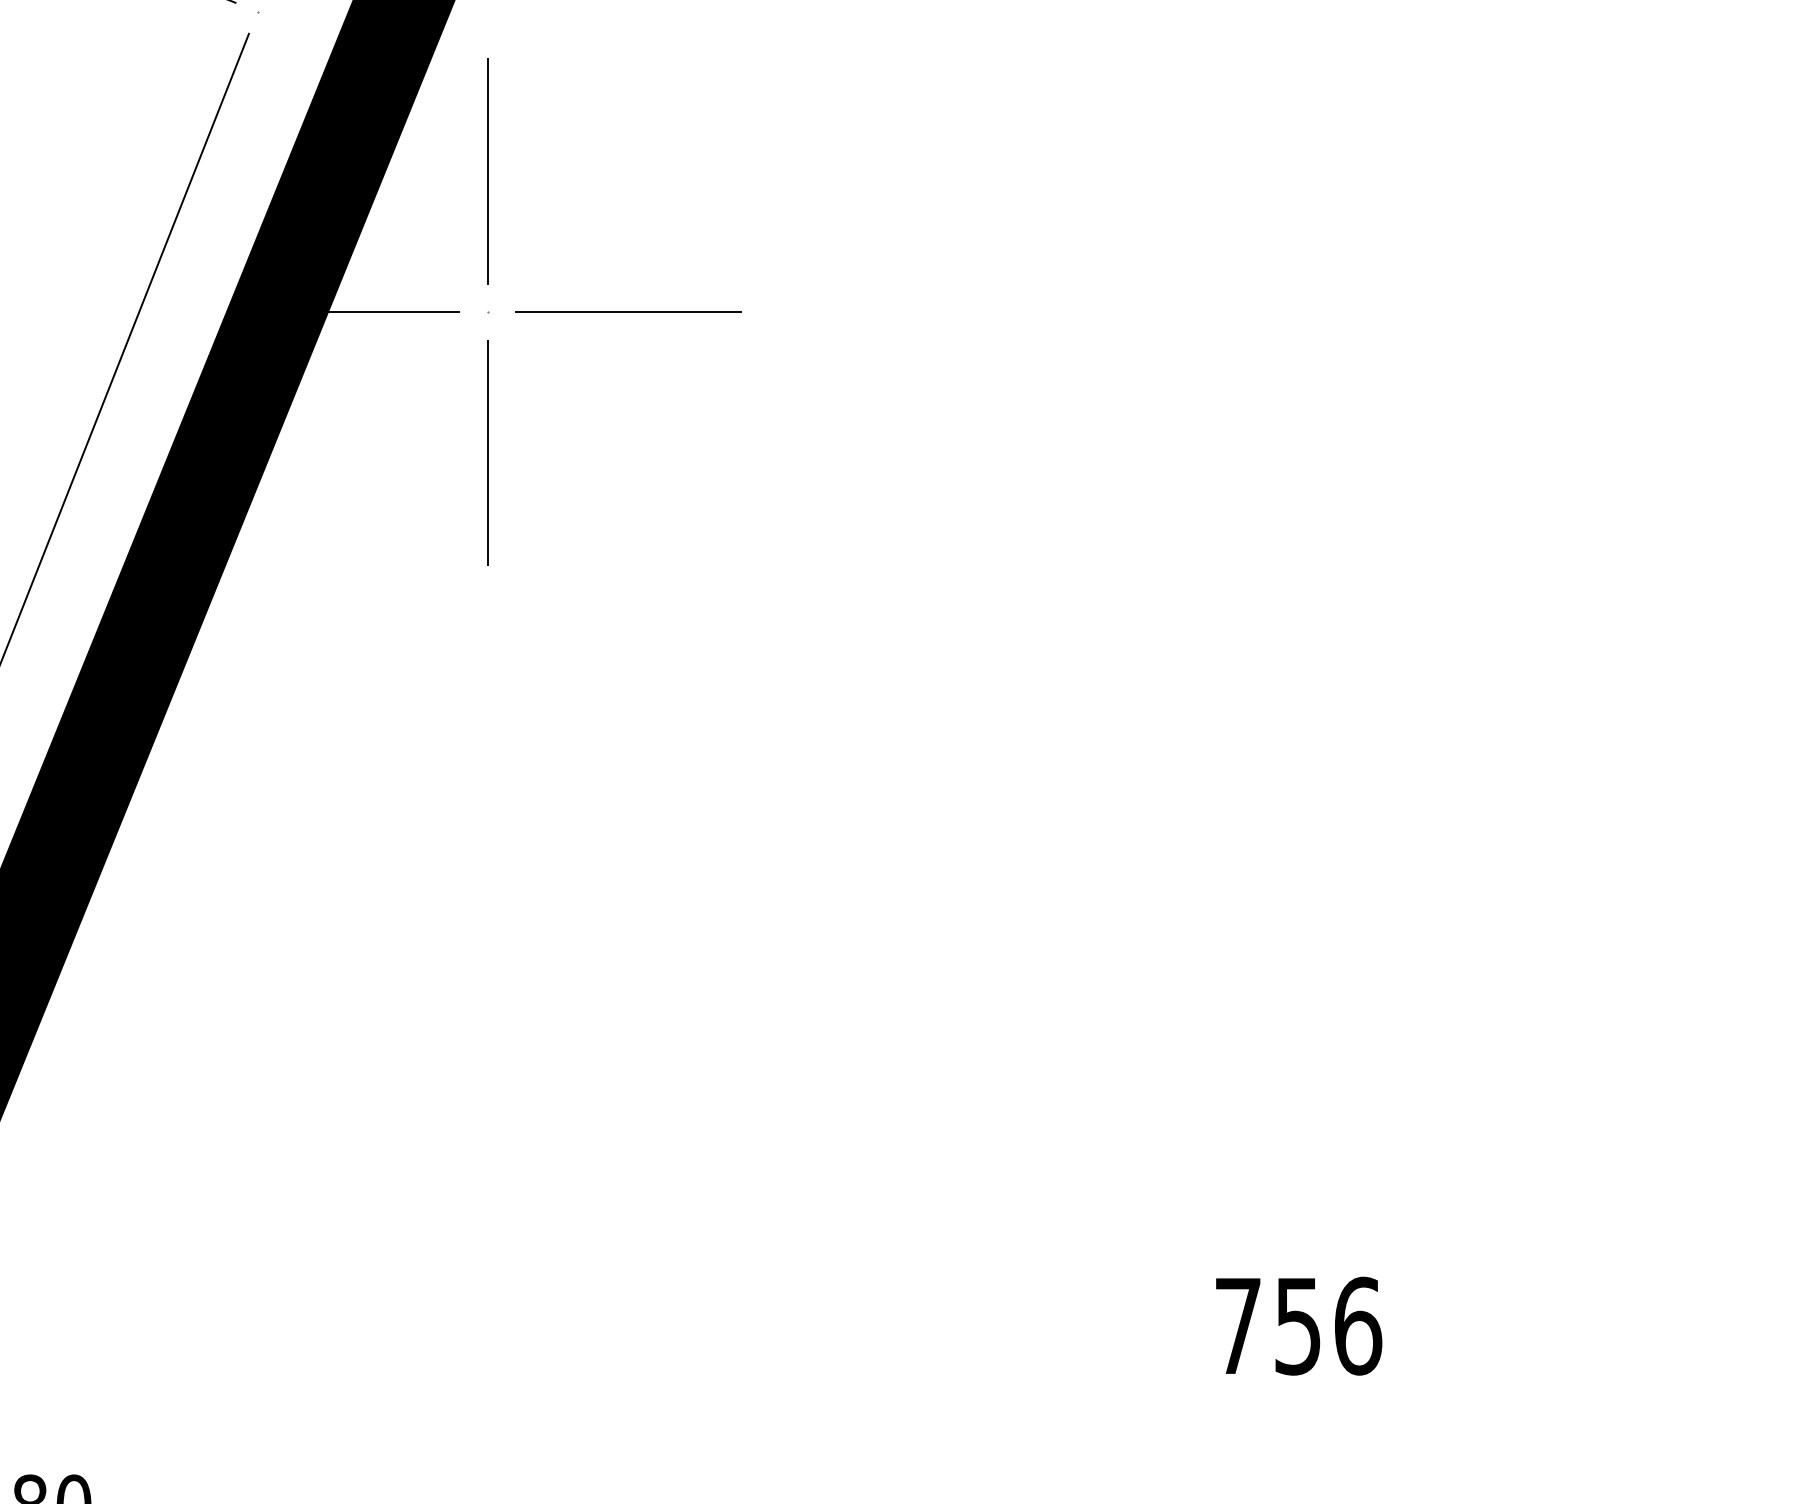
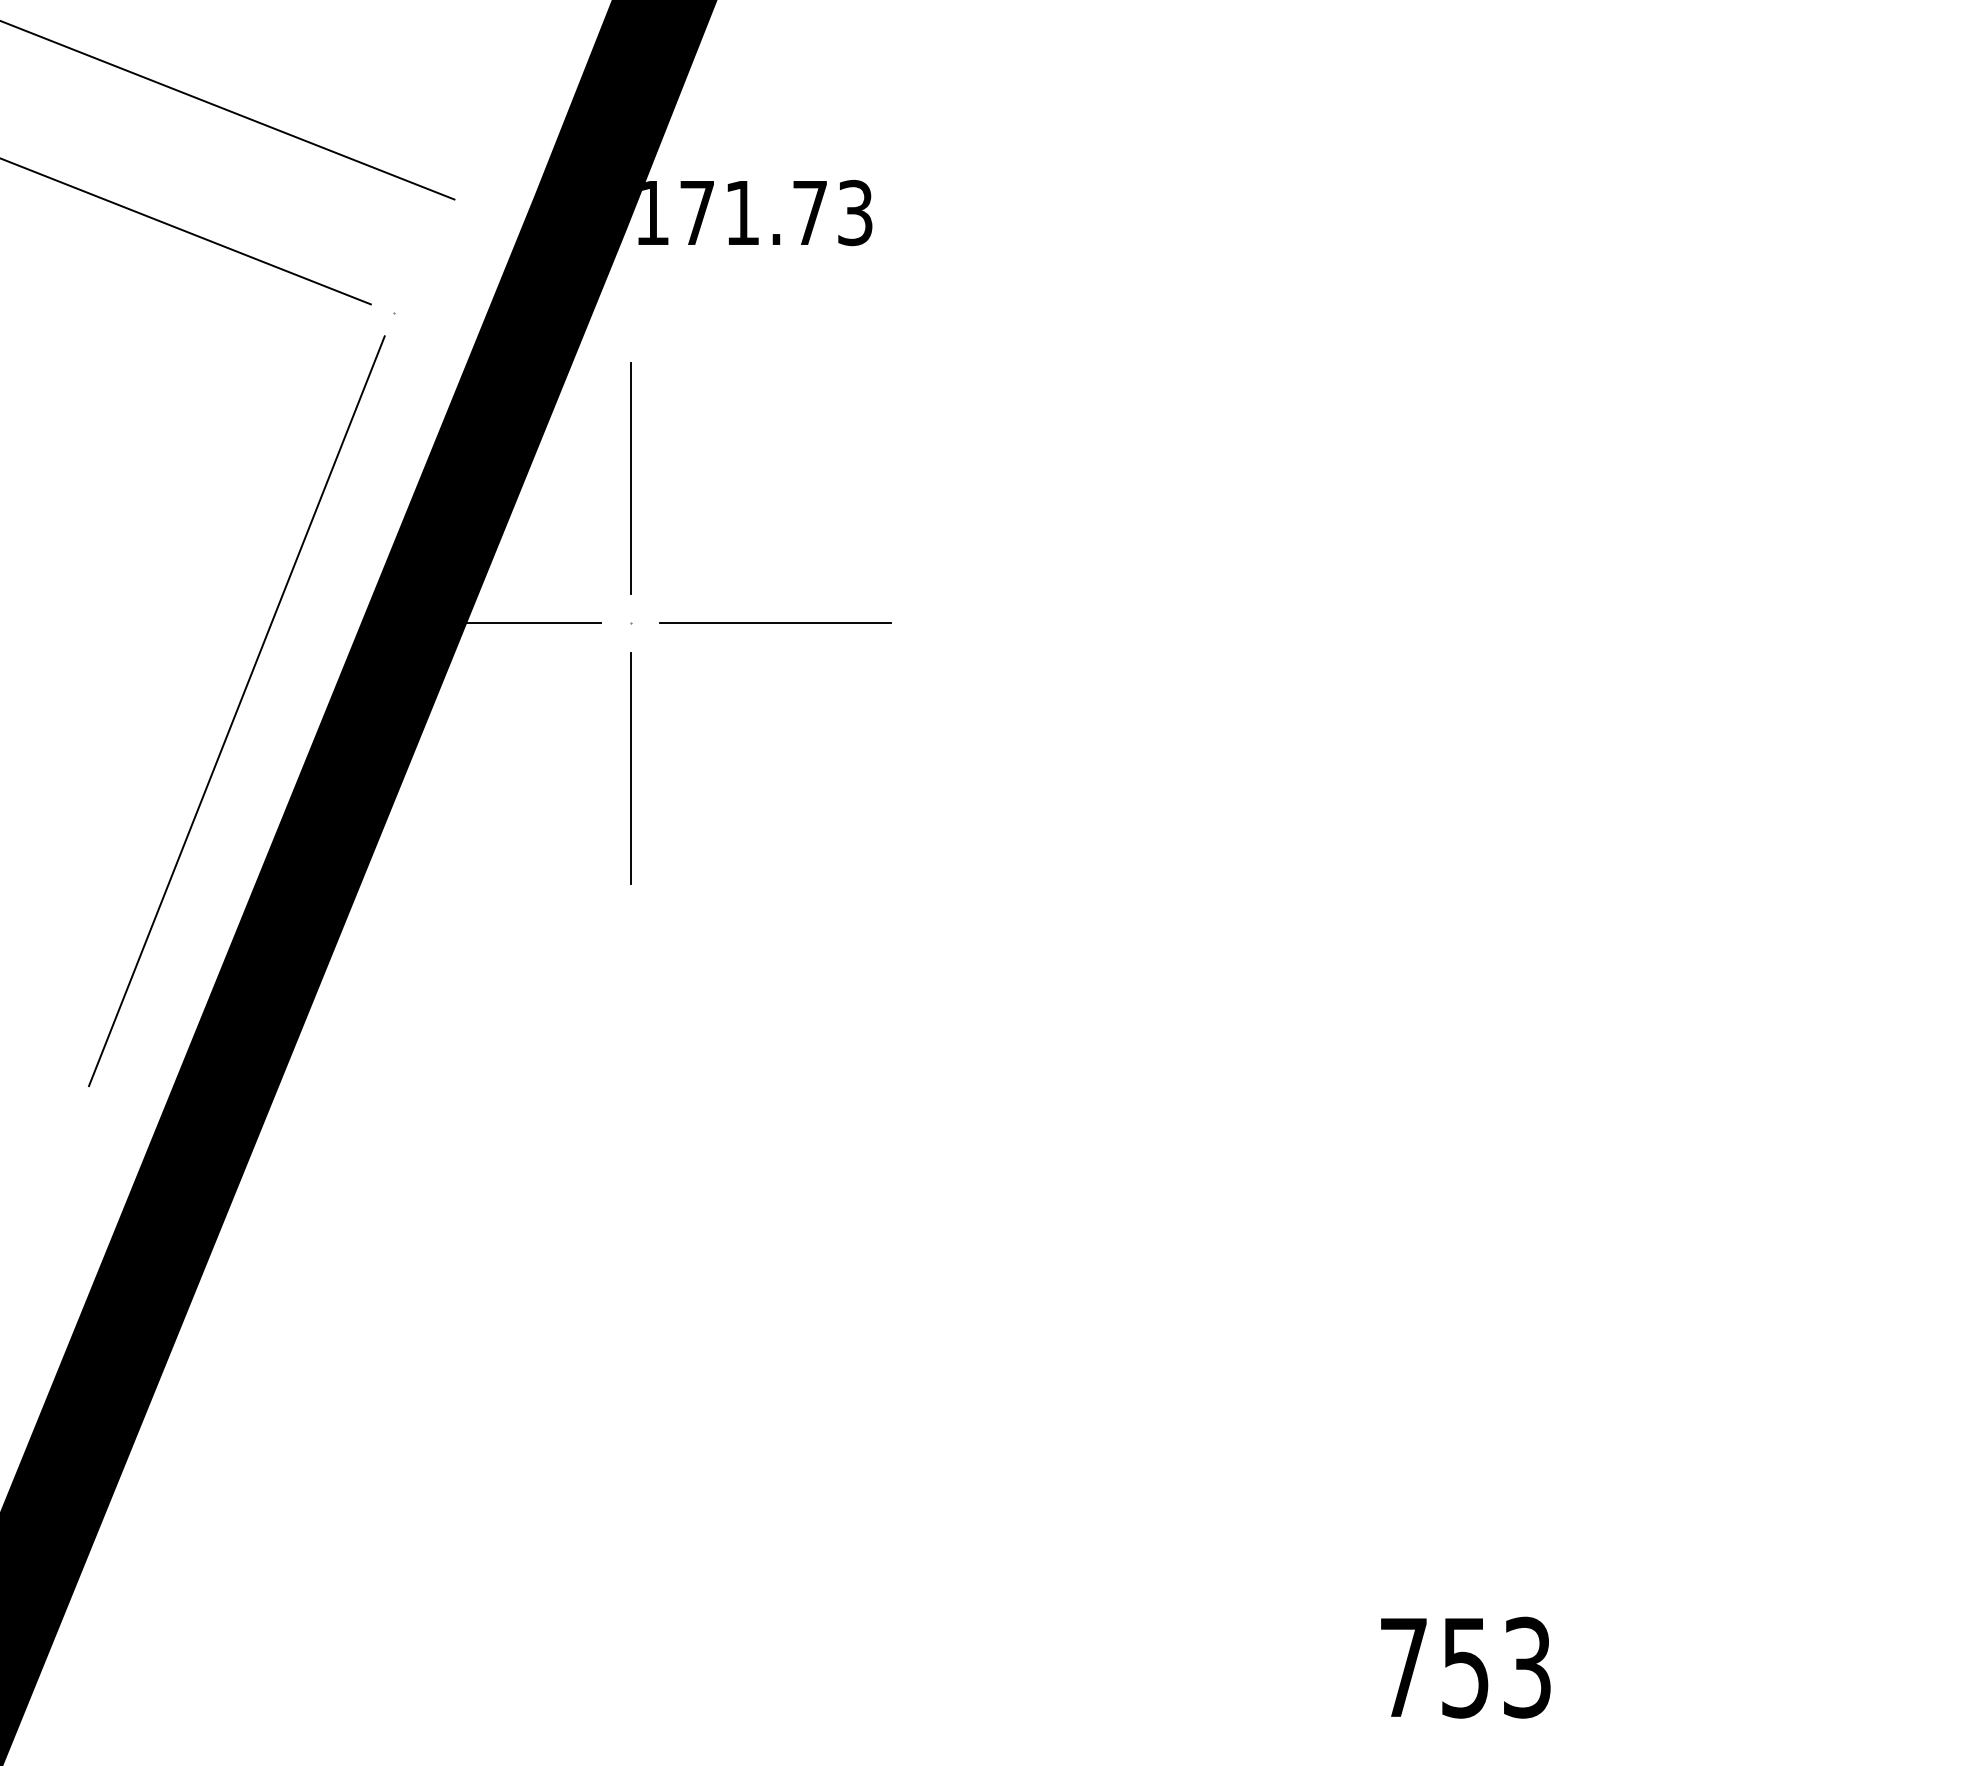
text: (1358, 1325) -> (1527, 1667), 756 -> 753

